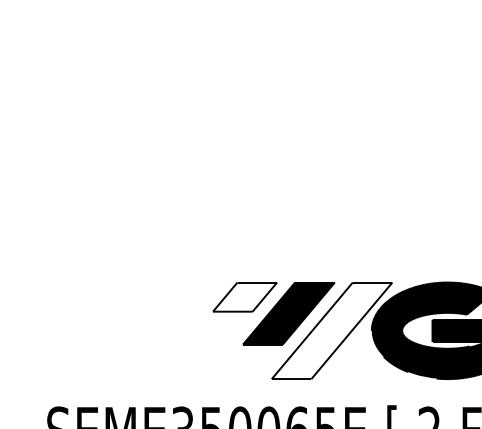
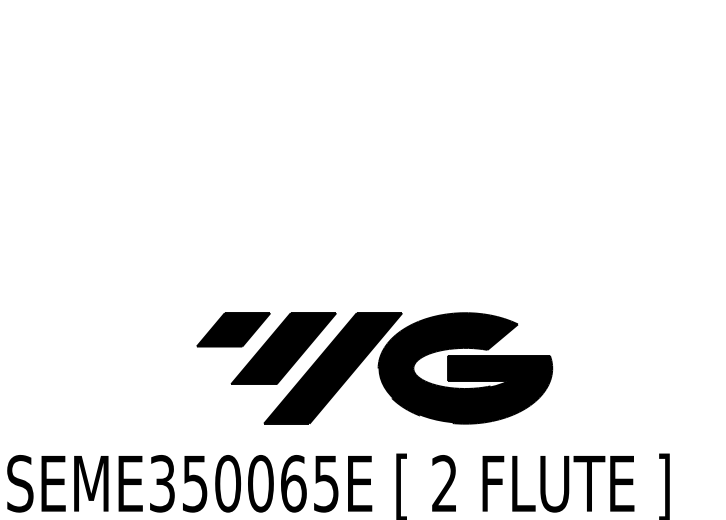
fill: (244, 296) -> (233, 329), added
fill: (332, 330) -> (333, 368), added

